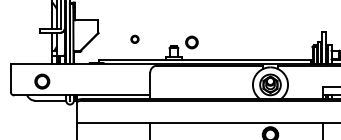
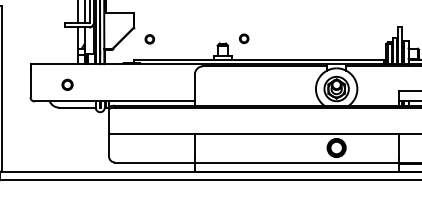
part: (134, 39) -> (149, 39), moved
part: (192, 42) -> (244, 38), size x0.62
part: (42, 81) -> (67, 84), size x0.62

